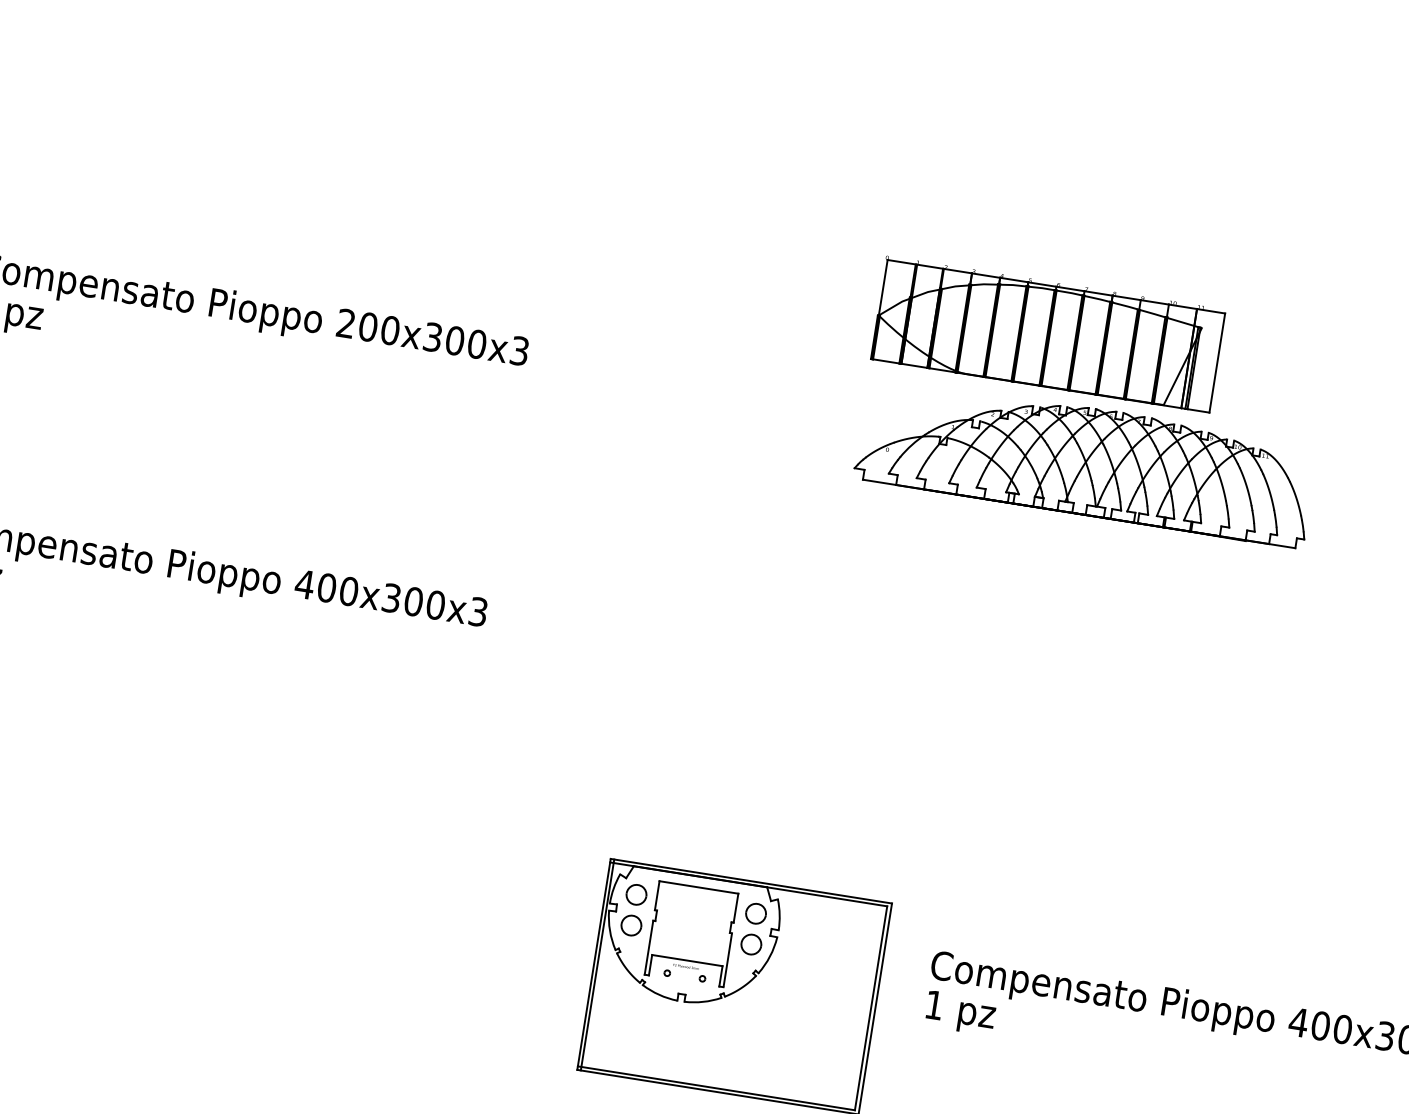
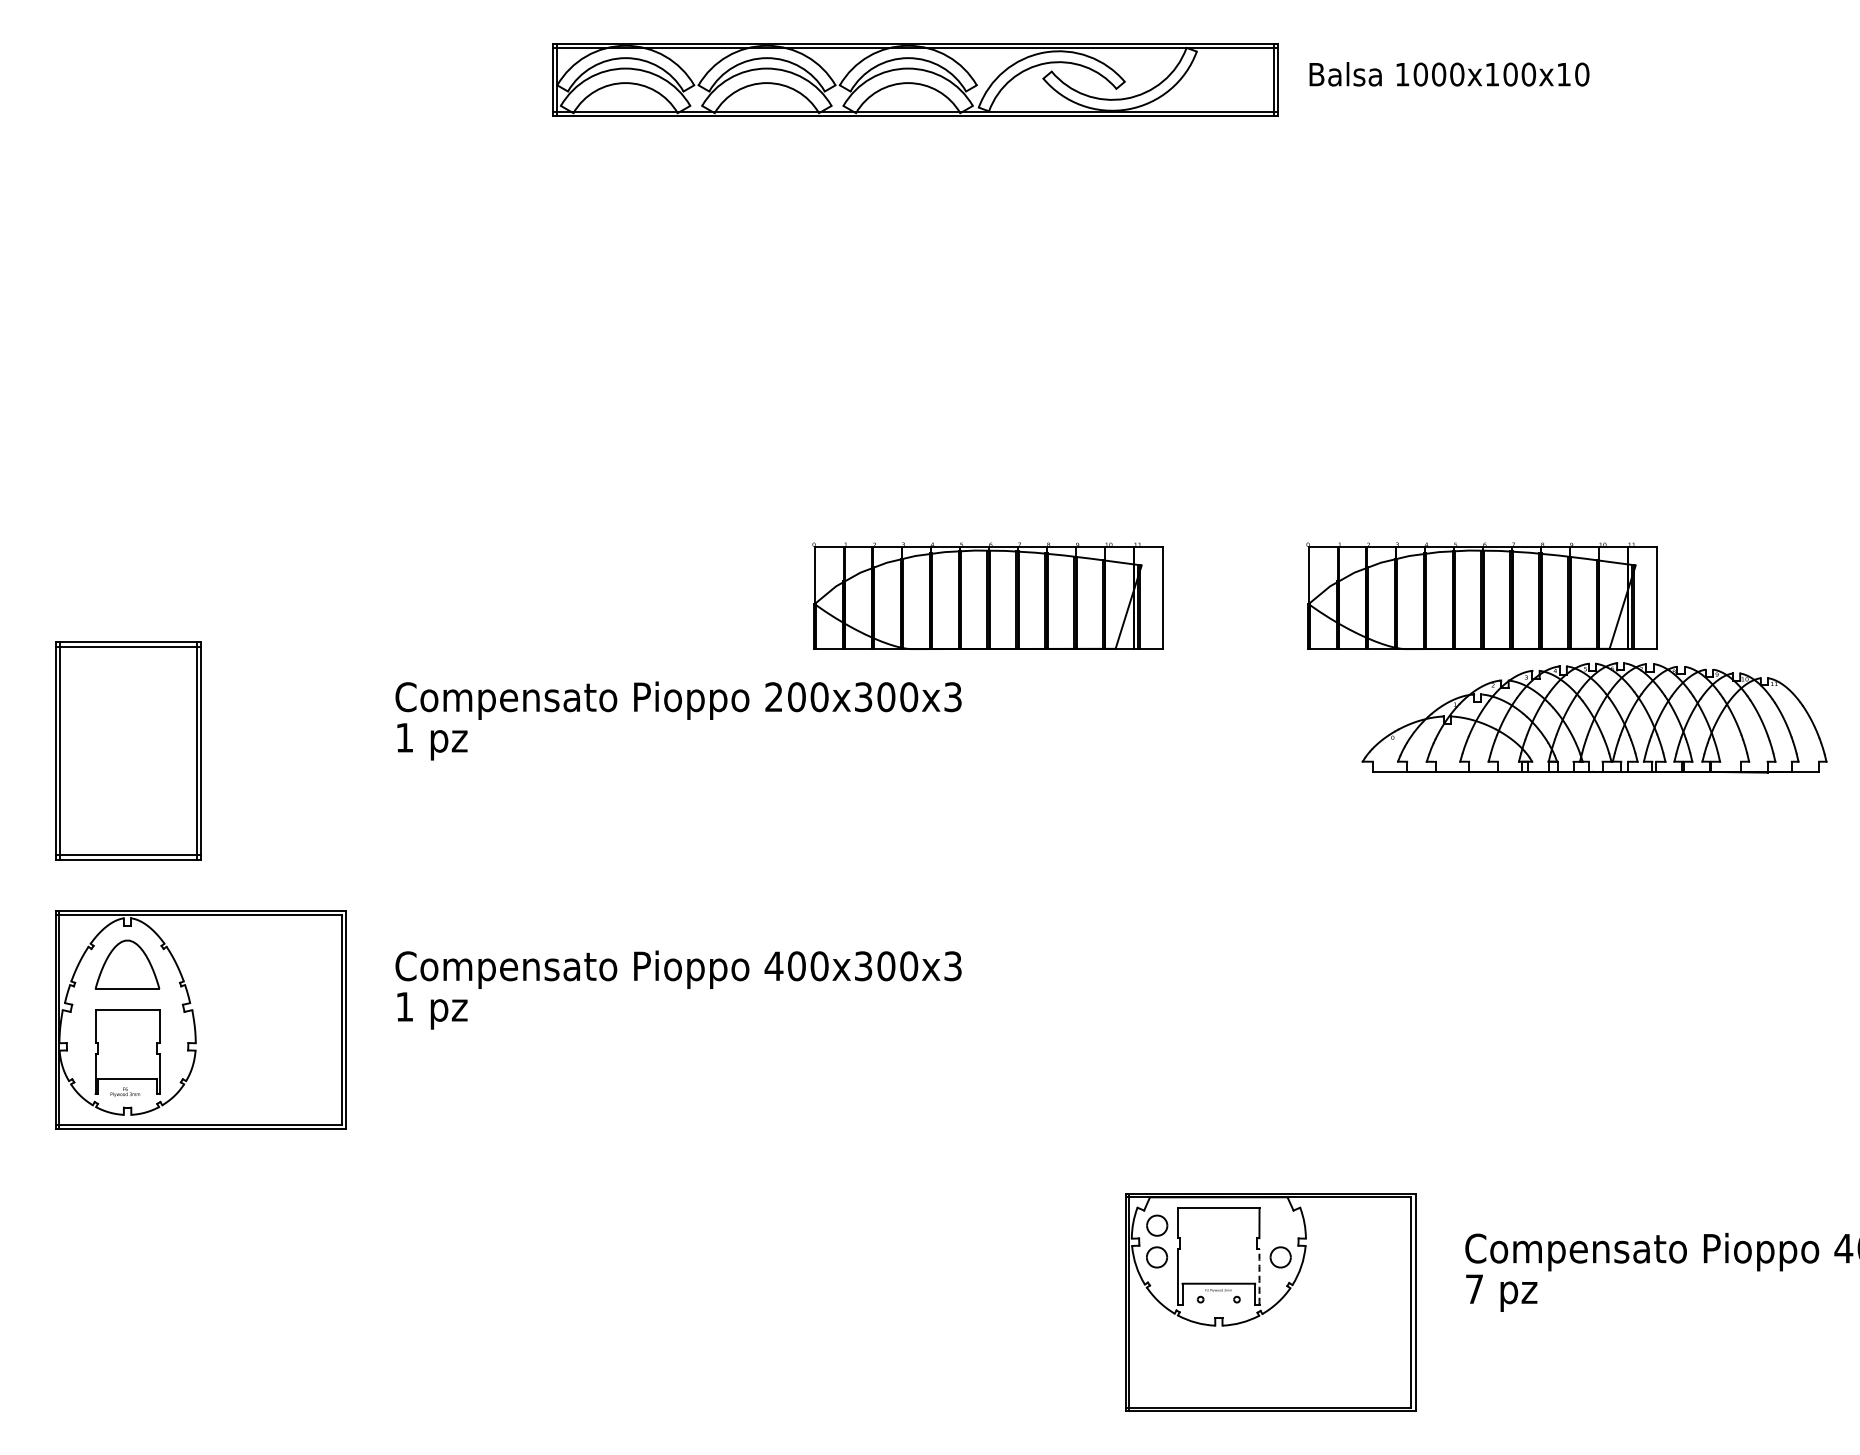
part: (568, 257) -> (987, 595), added
part: (1086, 461) -> (1594, 717), moved
part: (756, 913) -> (1280, 1225), removed
arc: (727, 959) -> (1259, 1276), solid -> dashed
text: (934, 1004) -> (1474, 1288), 1 -> 7

